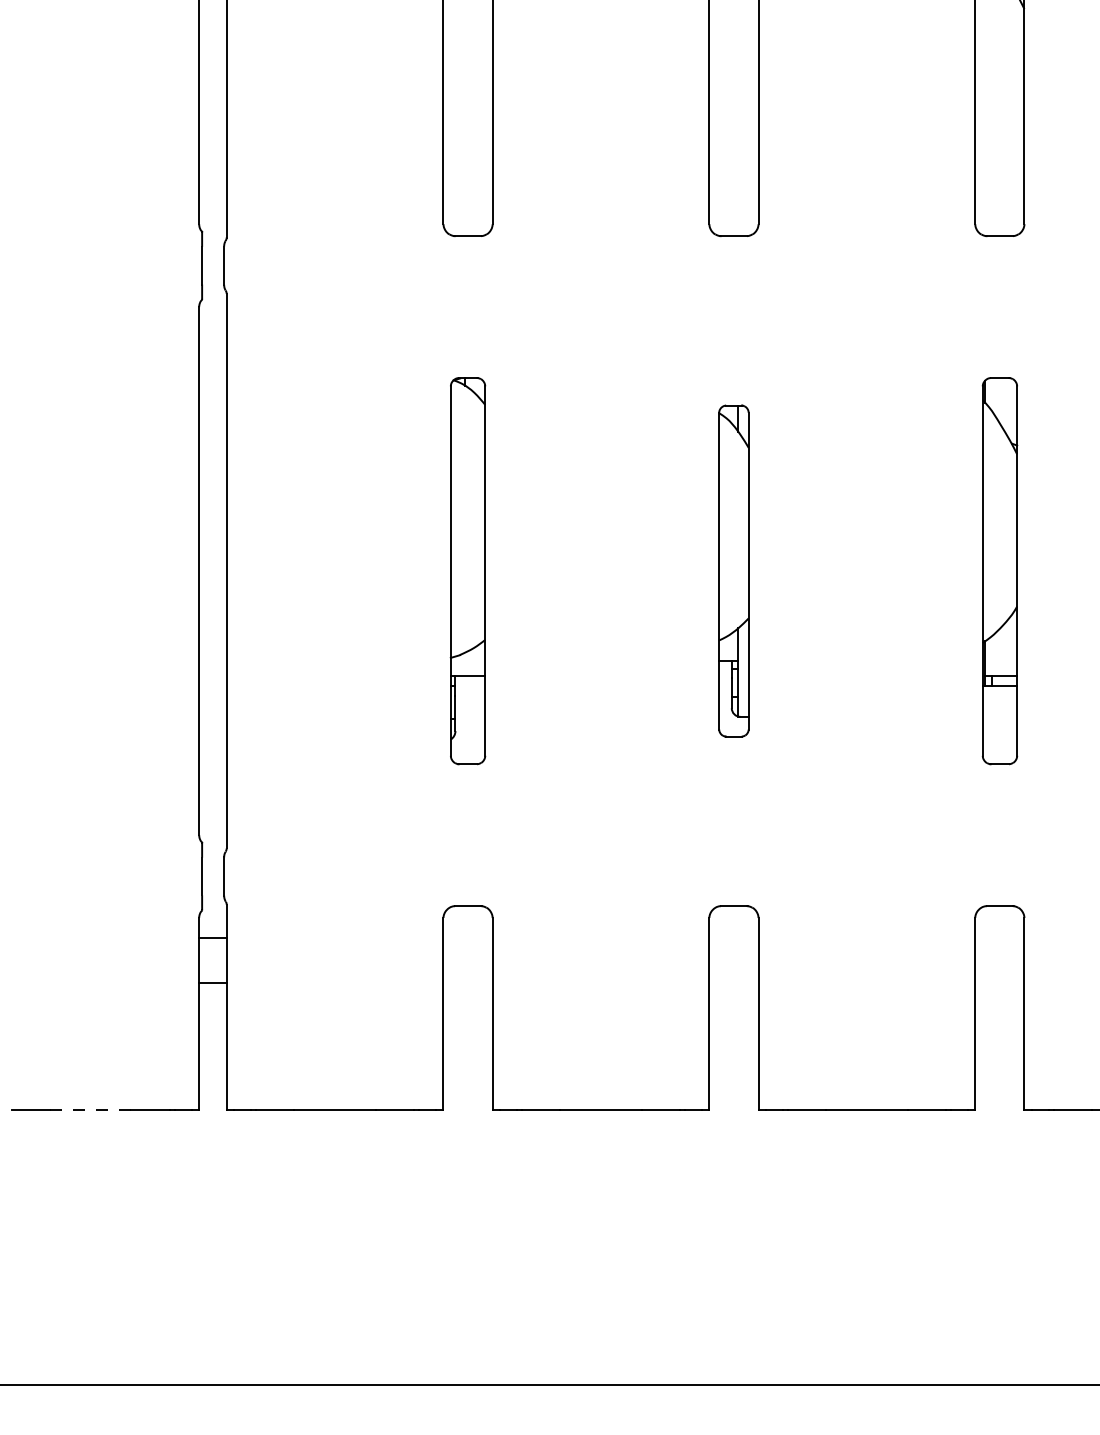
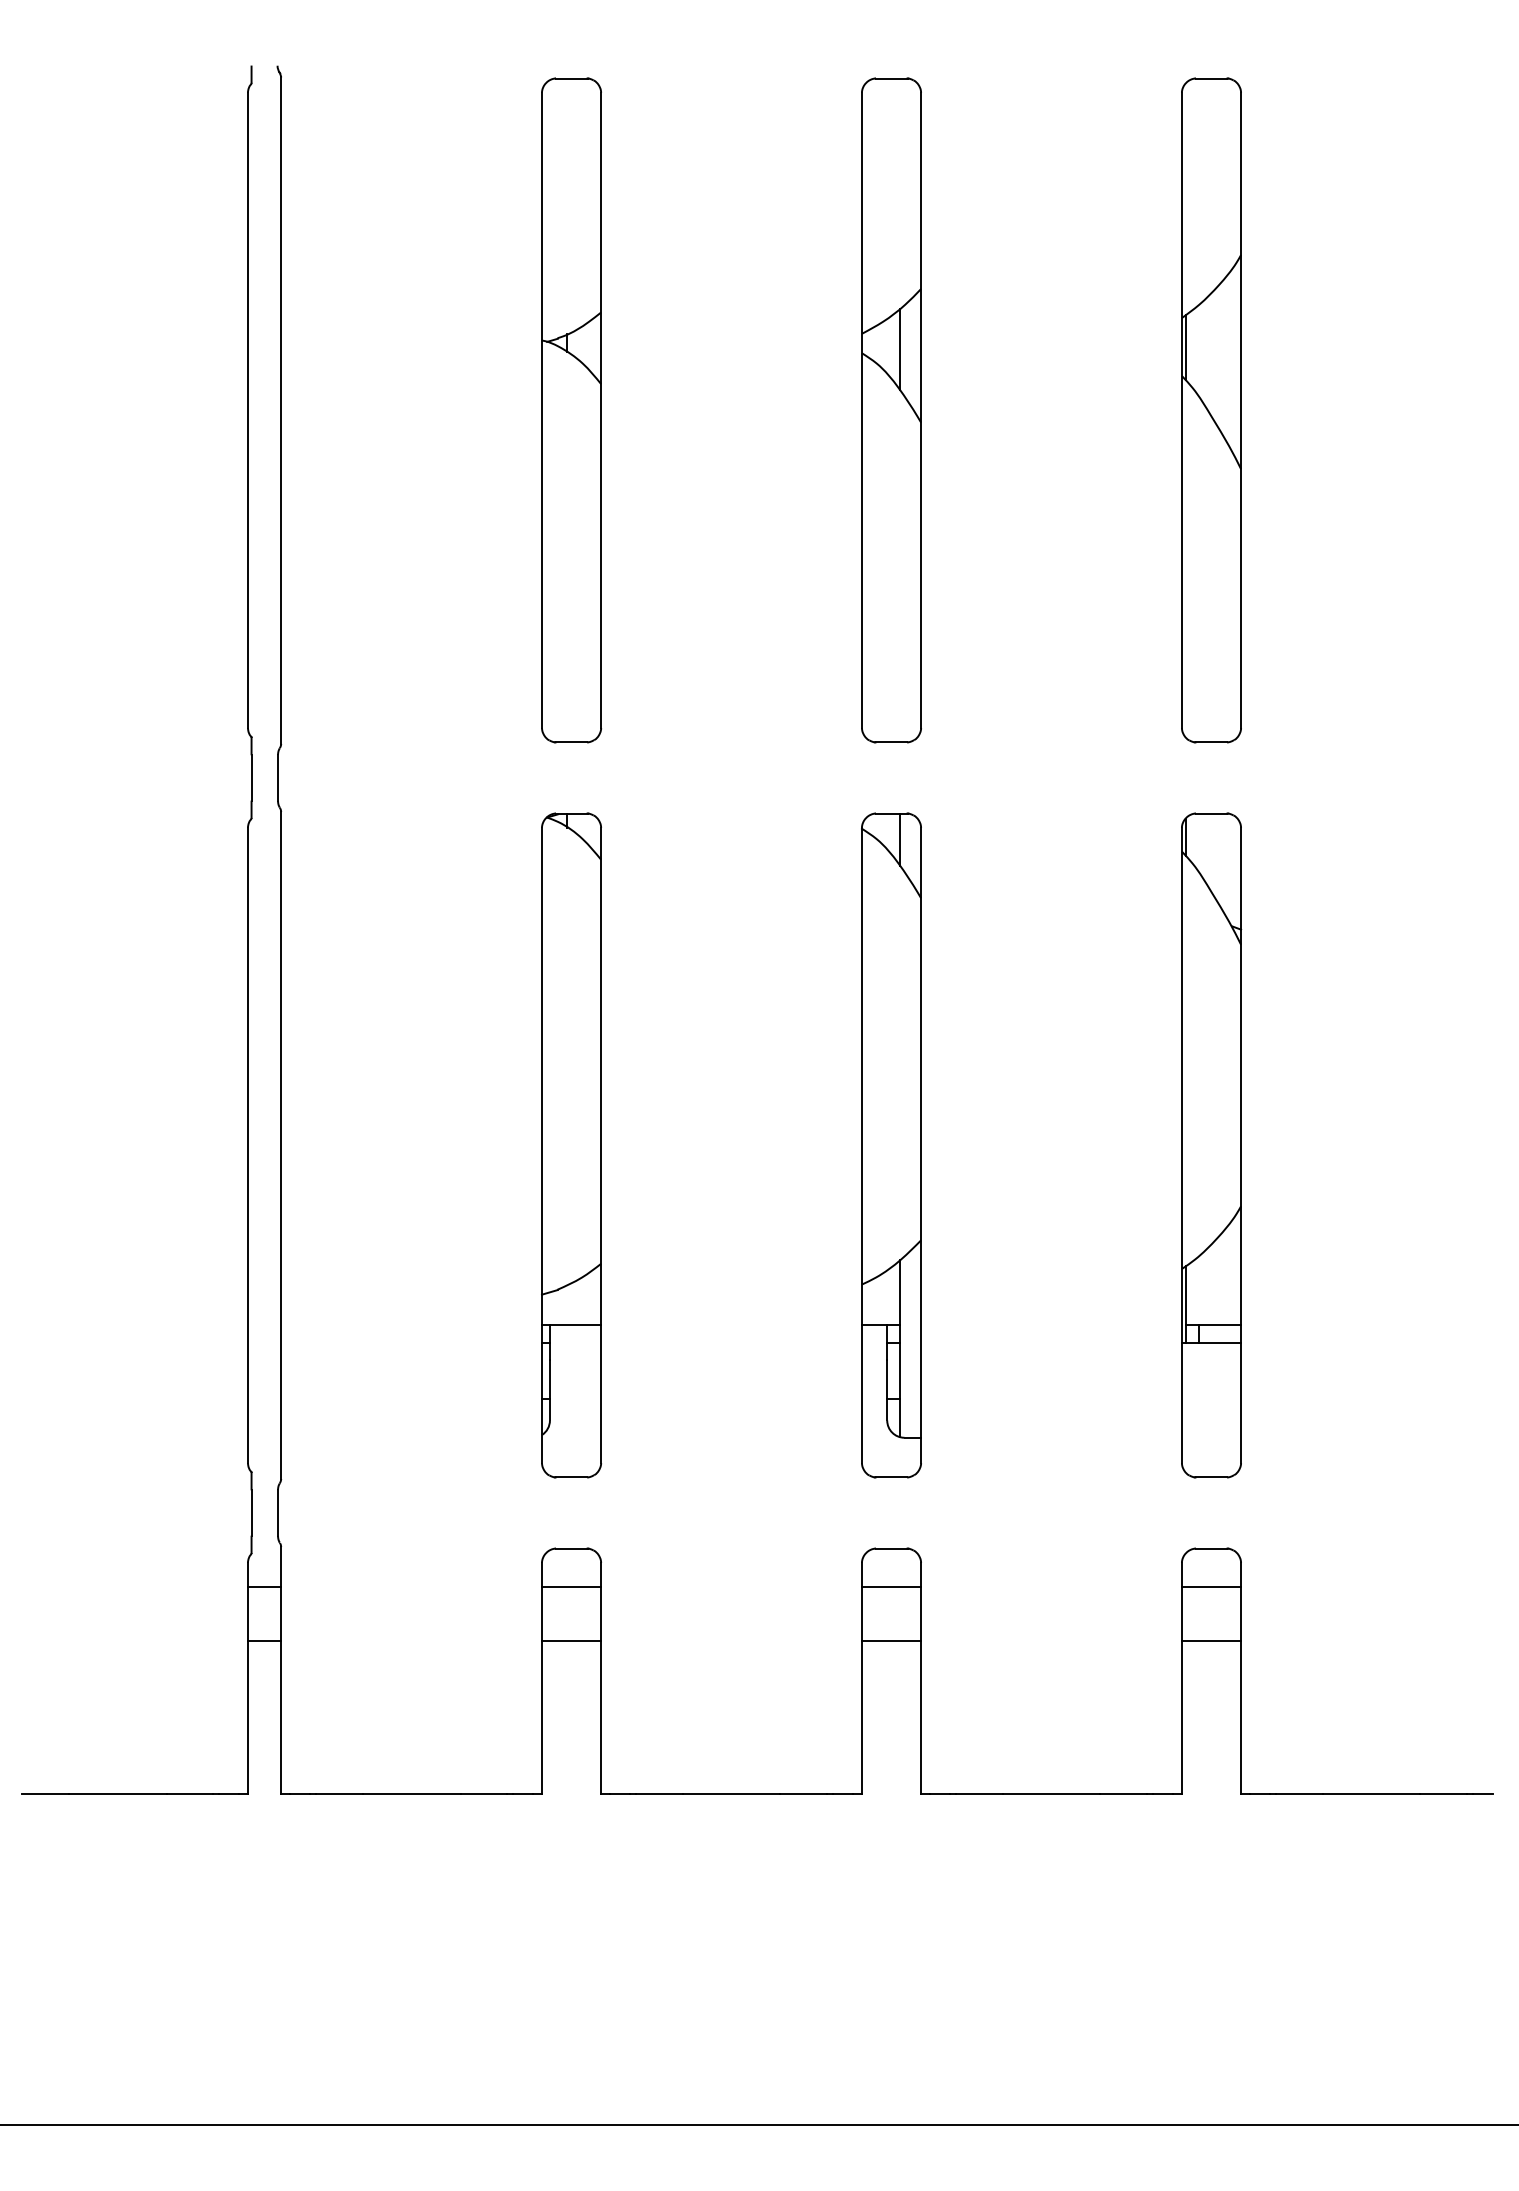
part: (468, 571) -> (571, 1145), size x1.43
part: (733, 571) -> (891, 1145), size x1.67
part: (999, 571) -> (1211, 1145), size x1.43
line: (468, 938) -> (571, 1587), added
line: (733, 938) -> (891, 1587), added
line: (999, 938) -> (1211, 1587), added
line: (468, 983) -> (571, 1641), added
line: (733, 983) -> (891, 1641), added
line: (999, 983) -> (1211, 1641), added
line: (90, 1110) -> (117, 1794), dashed -> solid

